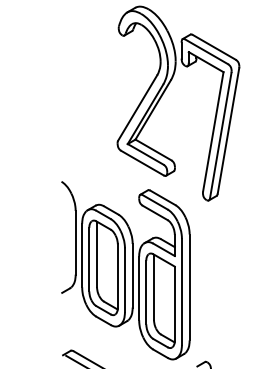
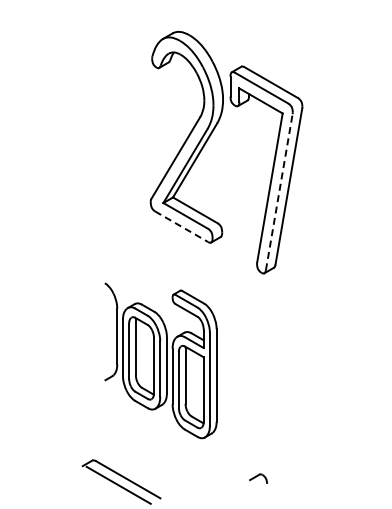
line: (220, 134) -> (279, 191), solid -> dashed
line: (142, 162) -> (181, 226), solid -> dashed
part: (125, 270) -> (160, 360), size x0.7

